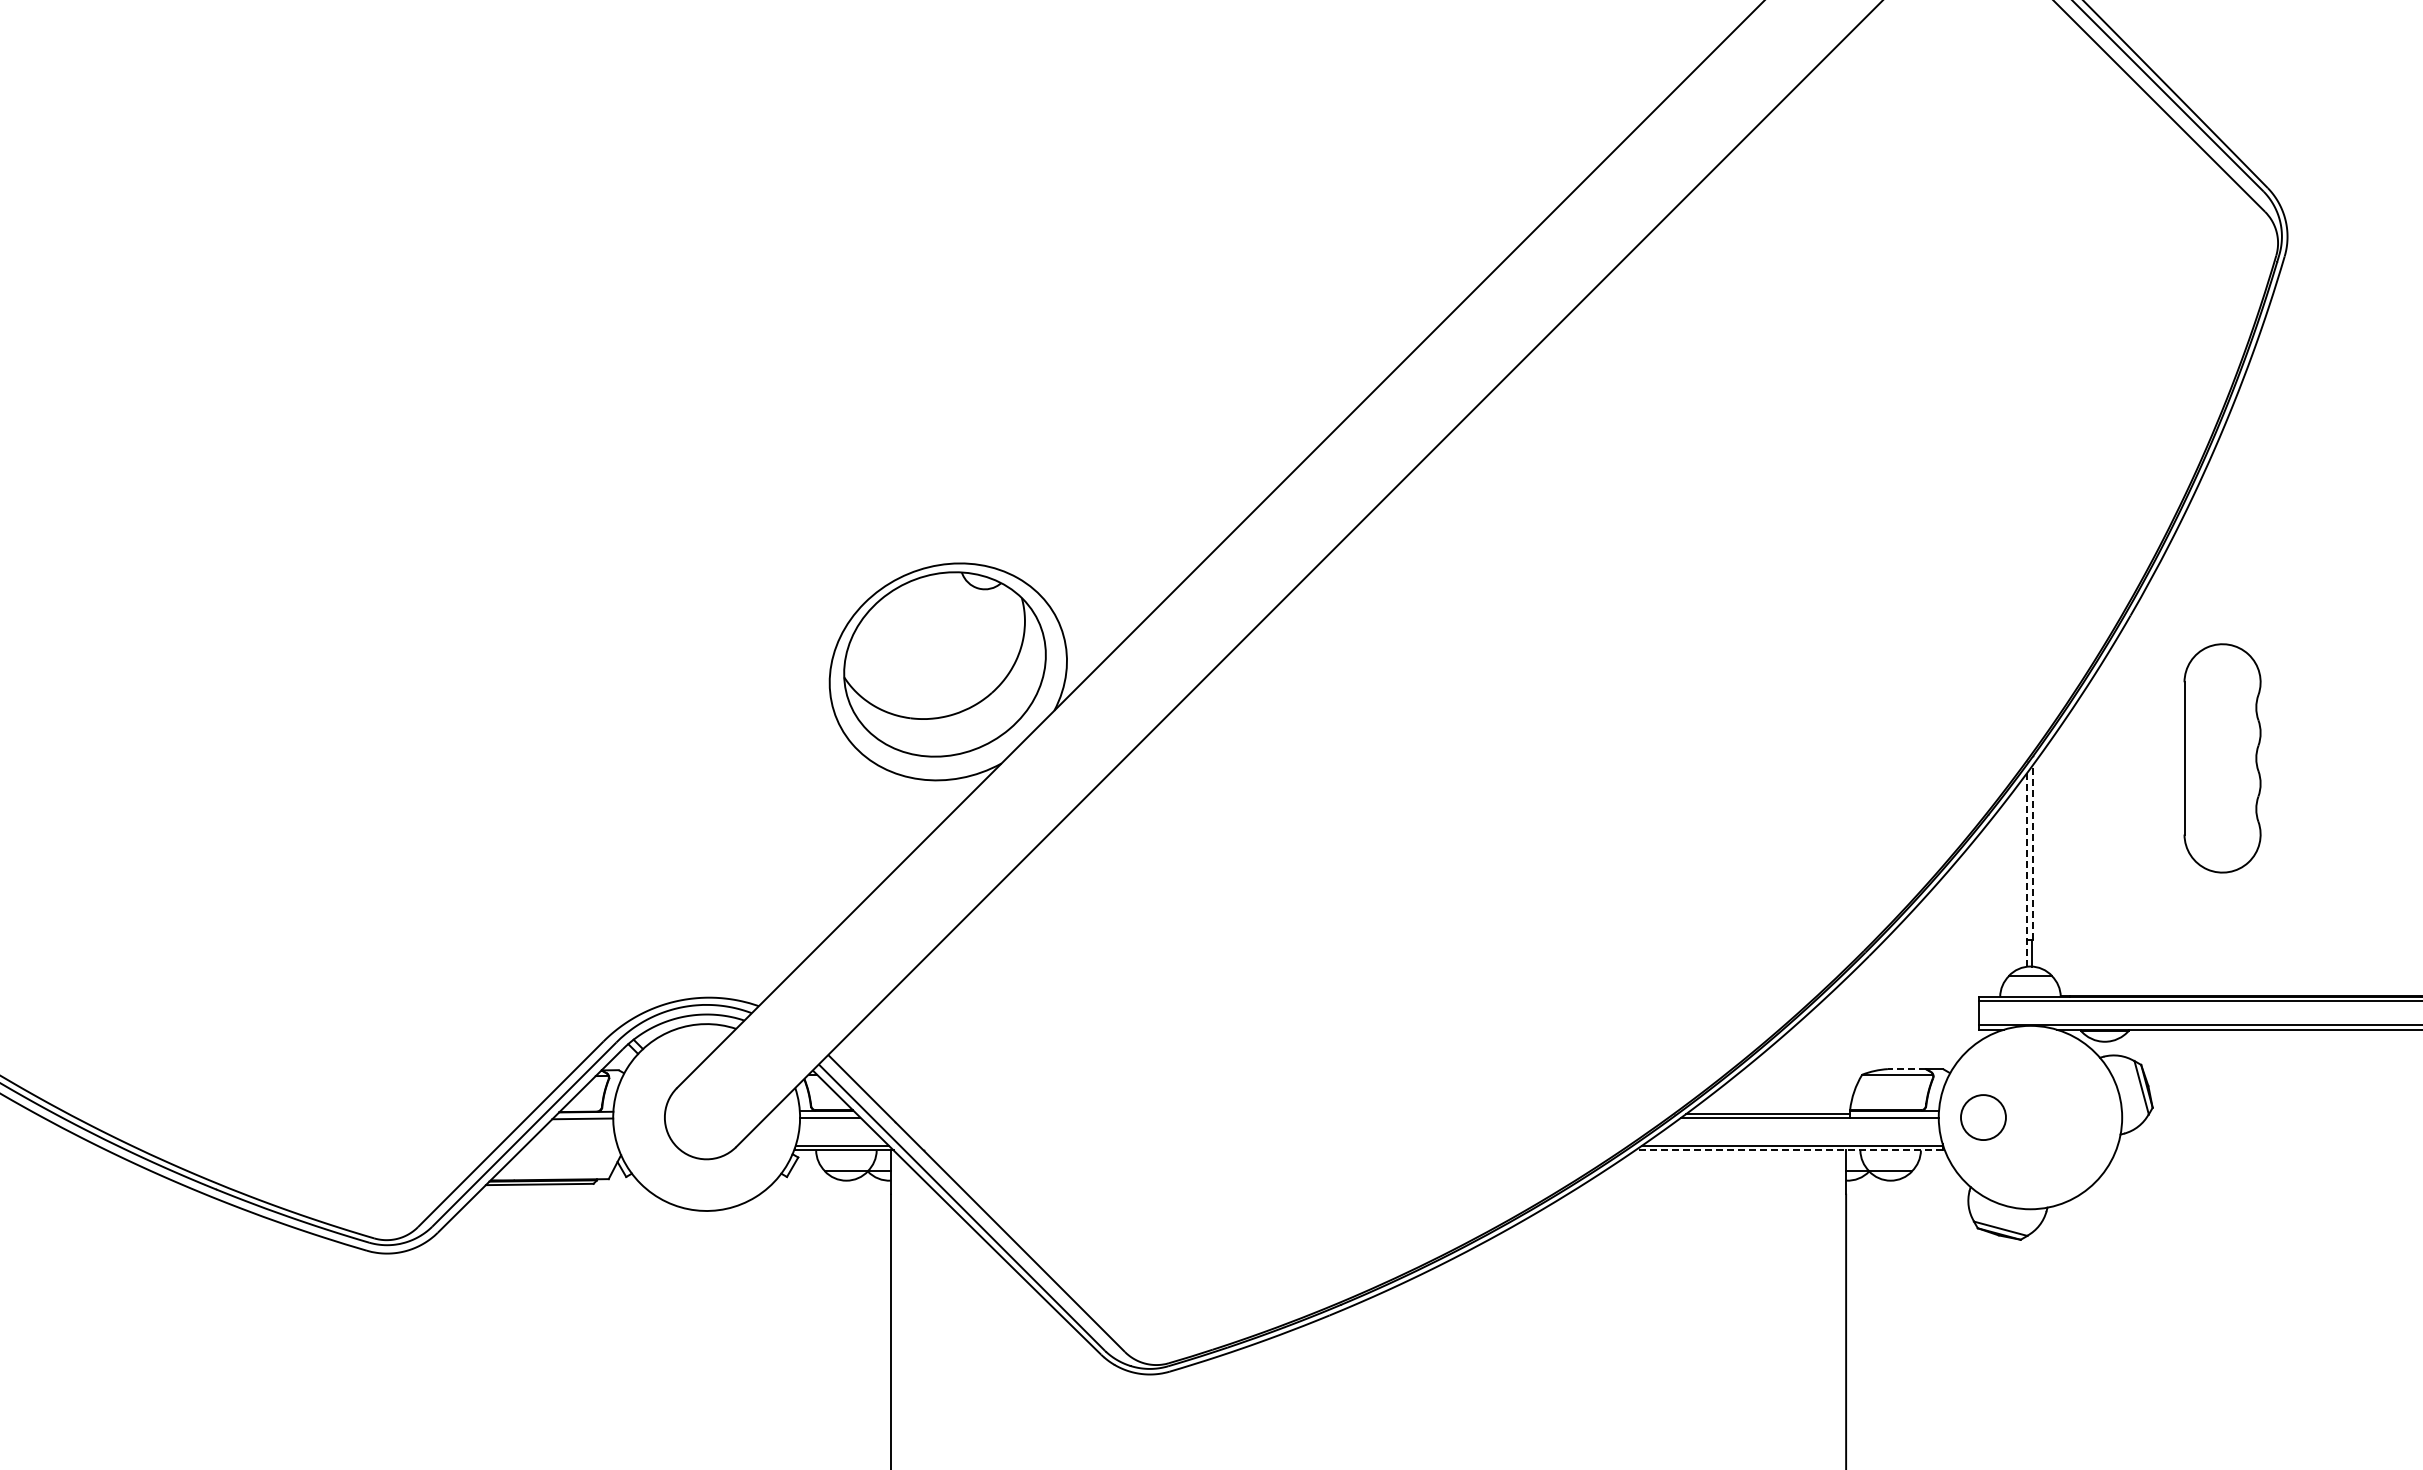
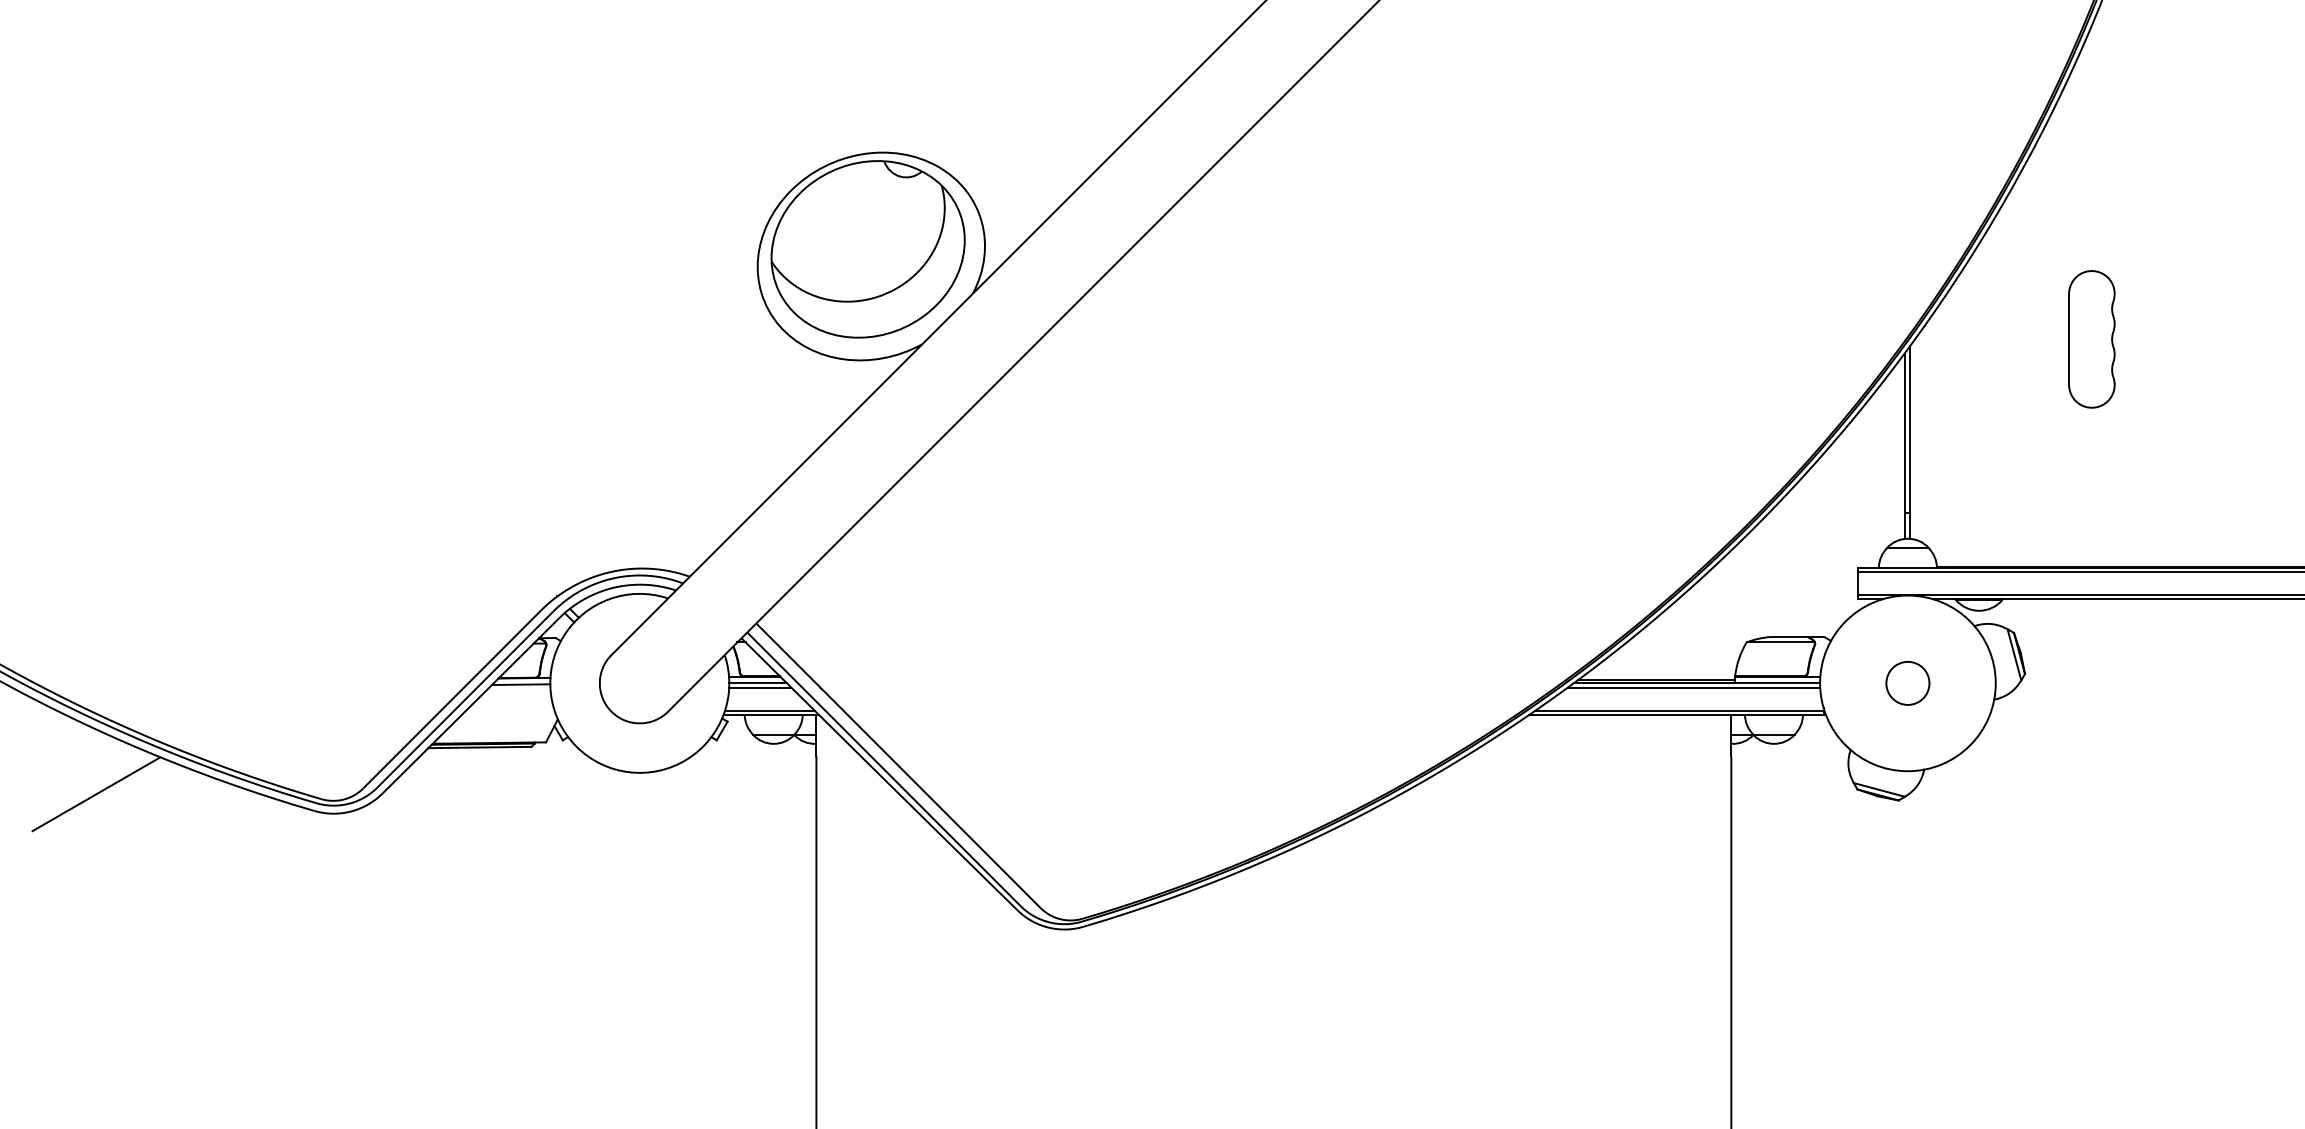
part: (2222, 758) -> (2091, 339), size x0.62
line: (2033, 852) -> (1910, 429), dashed -> solid
line: (2027, 870) -> (1905, 446), dashed -> solid
line: (1906, 1069) -> (1789, 637), dashed -> solid
circle: (1983, 1117) -> (1907, 683), moved
line: (831, 1121) -> (759, 687), added
line: (1806, 1121) -> (1693, 687), added
line: (1788, 1150) -> (1676, 714), dashed -> solid
line: (139, 1232) -> (96, 793), added

